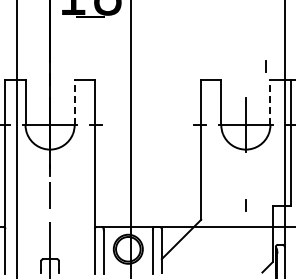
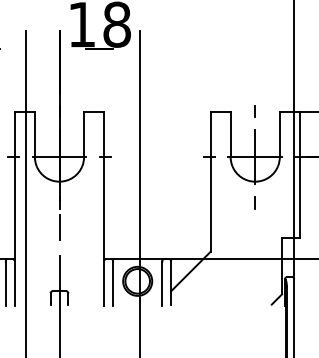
line: (265, 66) -> (254, 111), moved
line: (75, 102) -> (84, 134), dashed -> solid
line: (270, 102) -> (279, 134), dashed -> solid
line: (245, 205) -> (254, 202), moved

